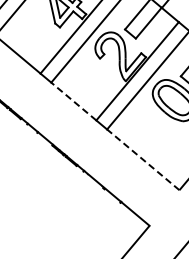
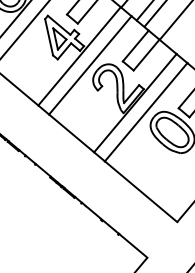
line: (73, 101) -> (71, 133), dashed -> solid
line: (142, 159) -> (140, 191), dashed -> solid

